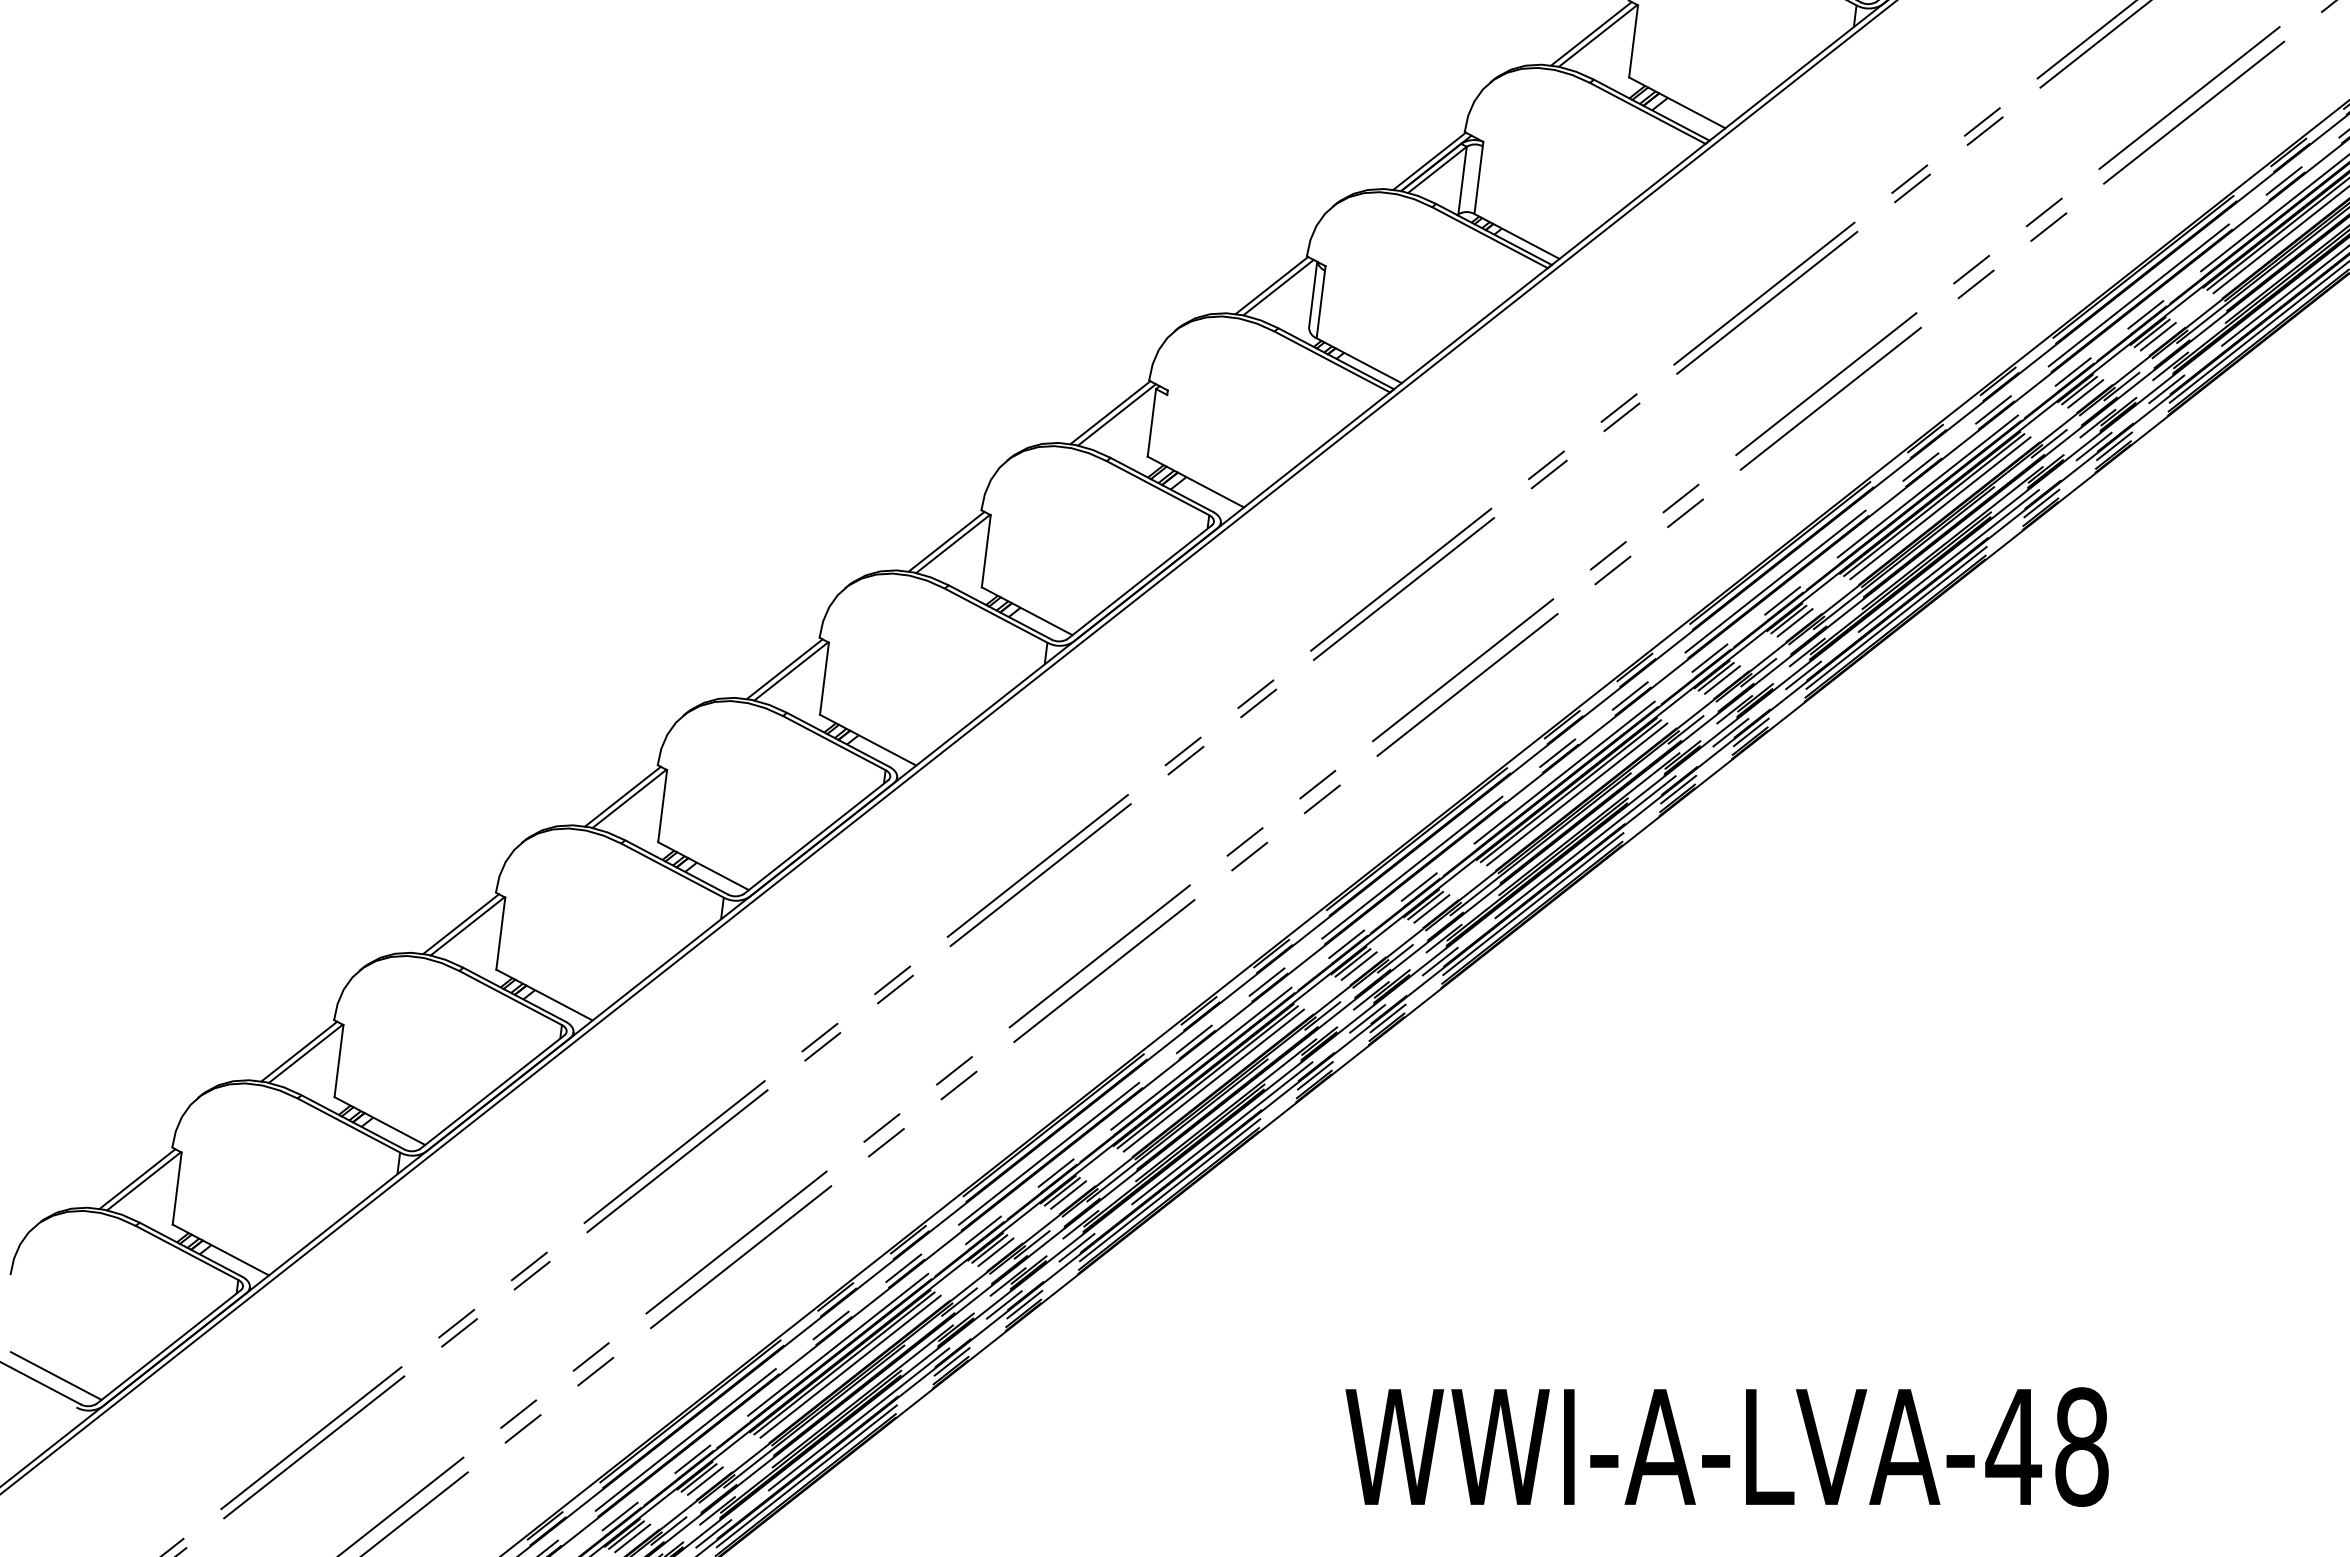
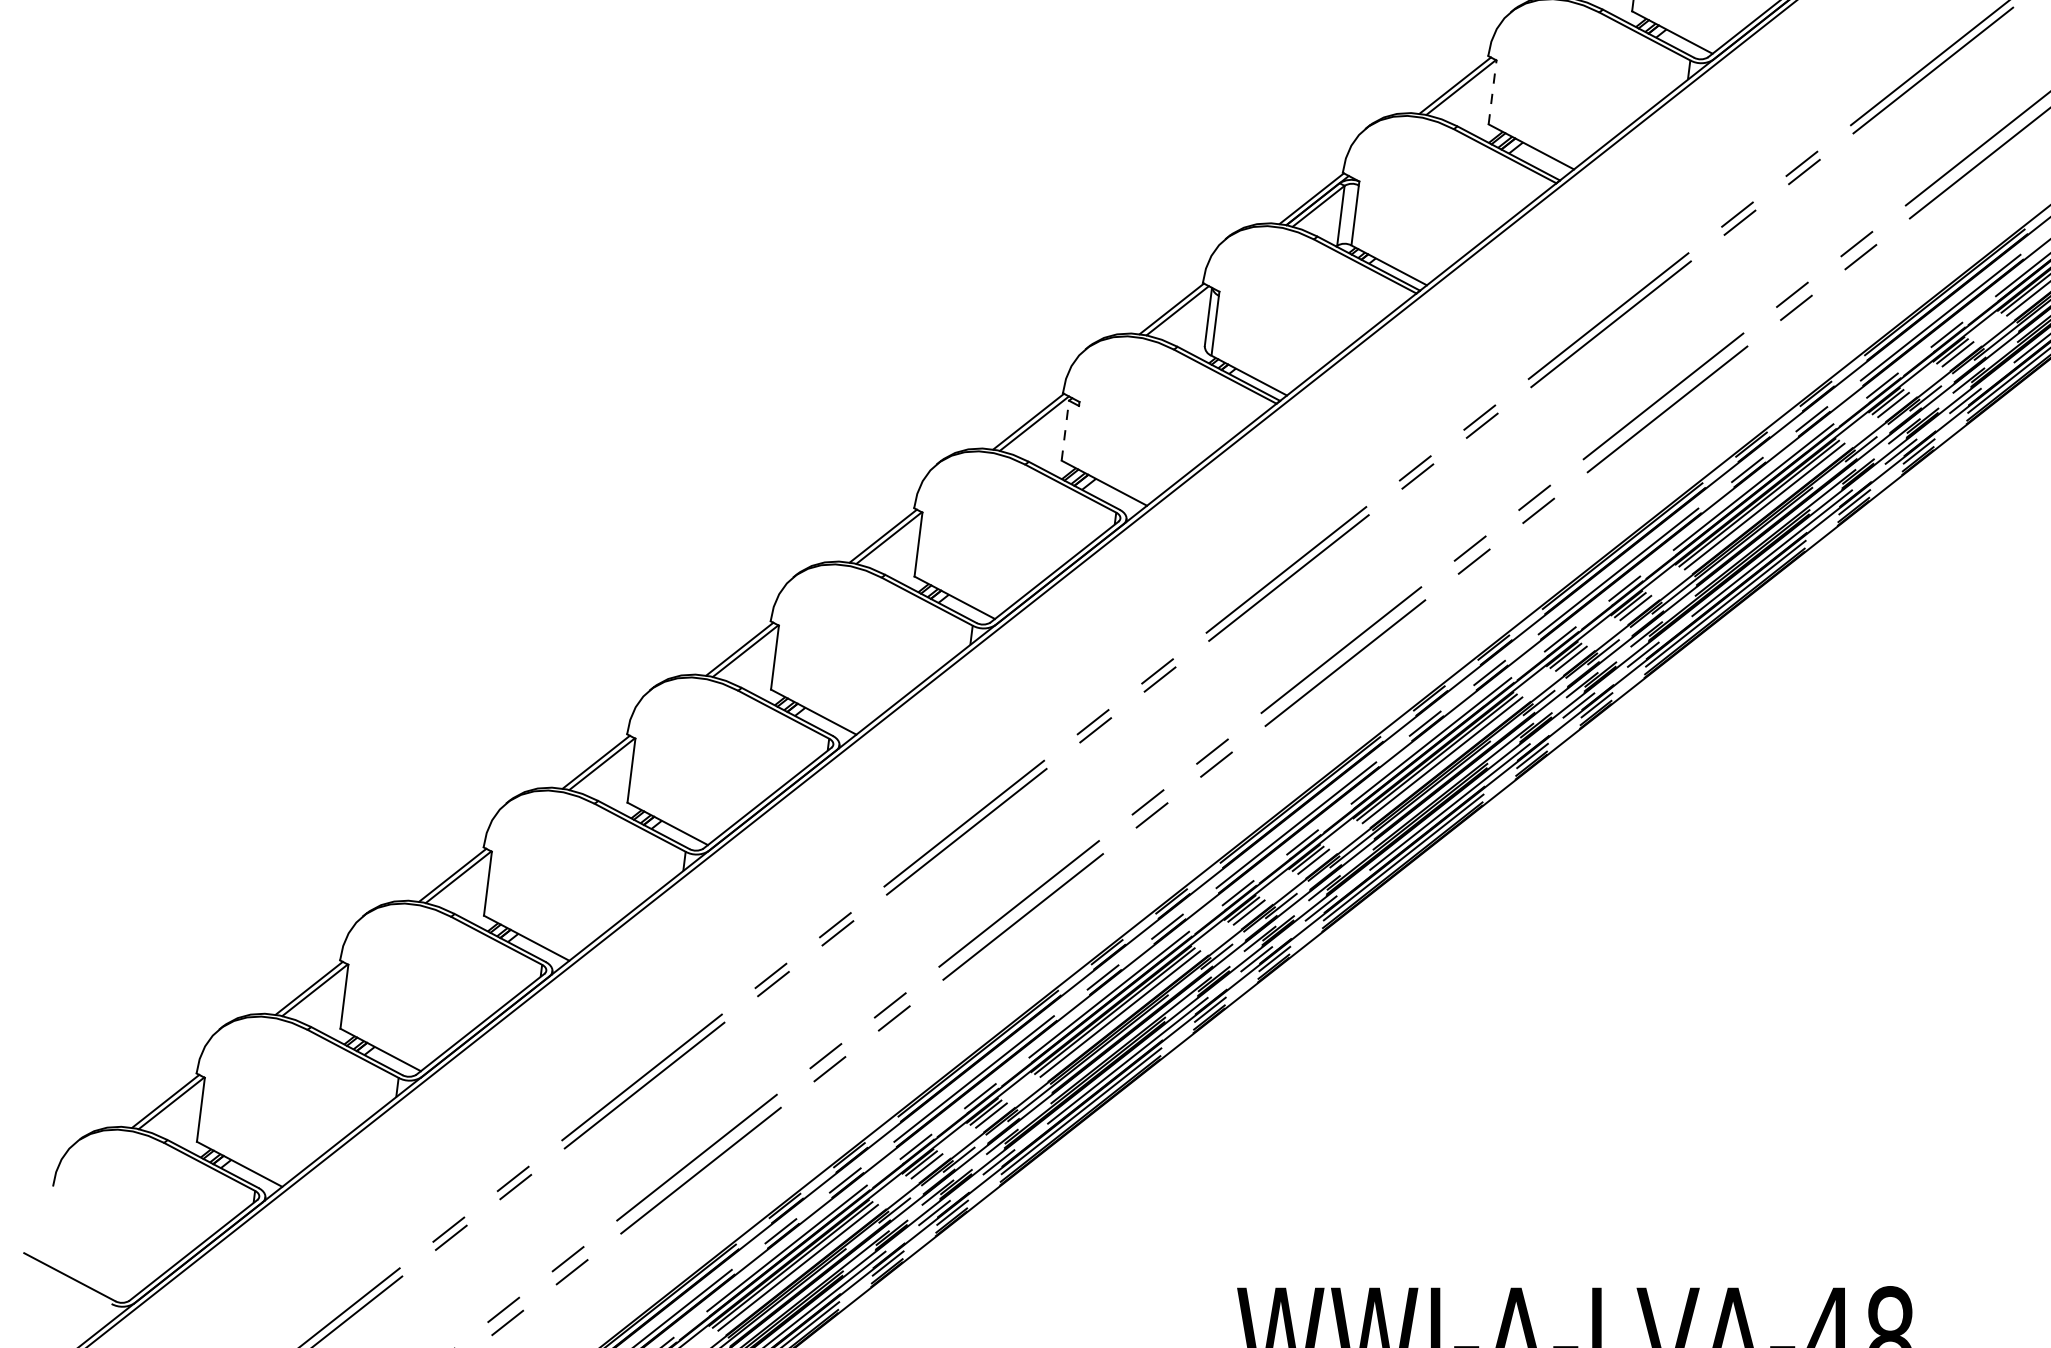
line: (1633, 40) -> (1492, 91), solid -> dashed
line: (1151, 422) -> (1065, 430), solid -> dashed
line: (55, 1375) -> (92, 1275), removed

